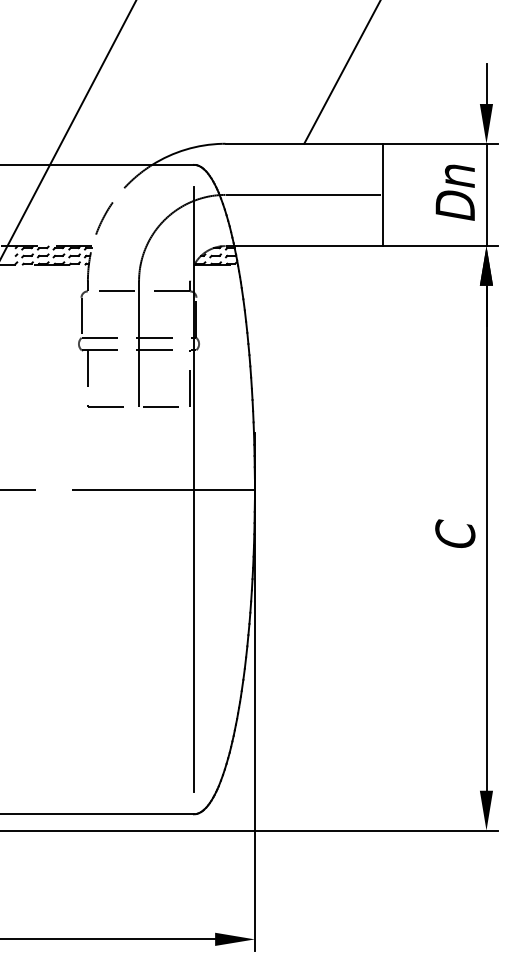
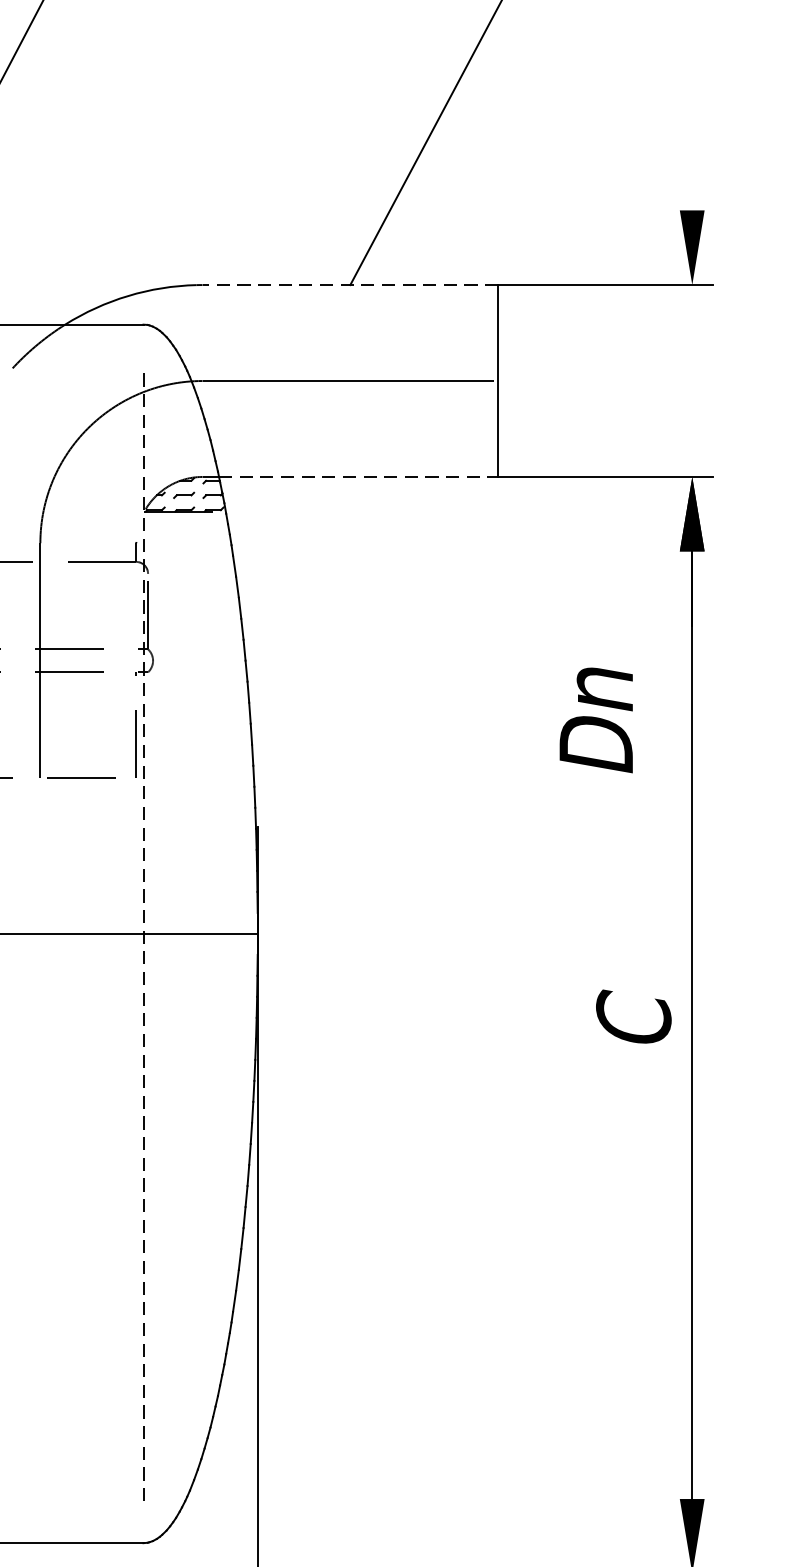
line: (486, 84) -> (692, 173), removed
line: (304, 143) -> (350, 284), solid -> dashed
text: (454, 192) -> (594, 719), moved
line: (486, 194) -> (692, 380), removed
line: (309, 246) -> (360, 477), solid -> dashed
line: (194, 489) -> (144, 933), solid -> dashed

